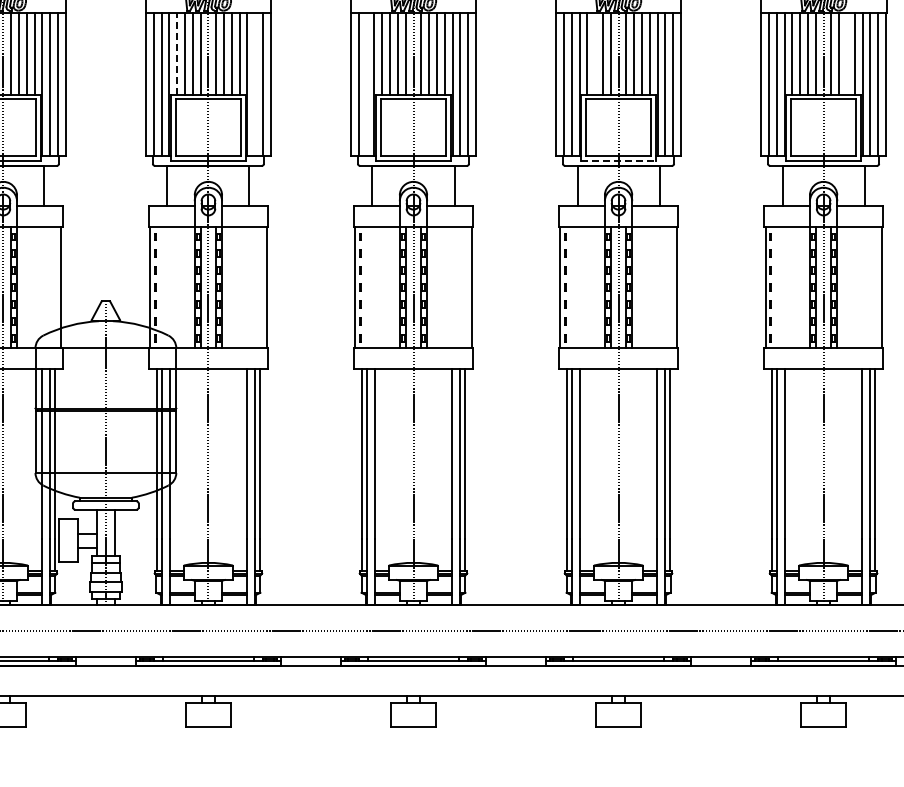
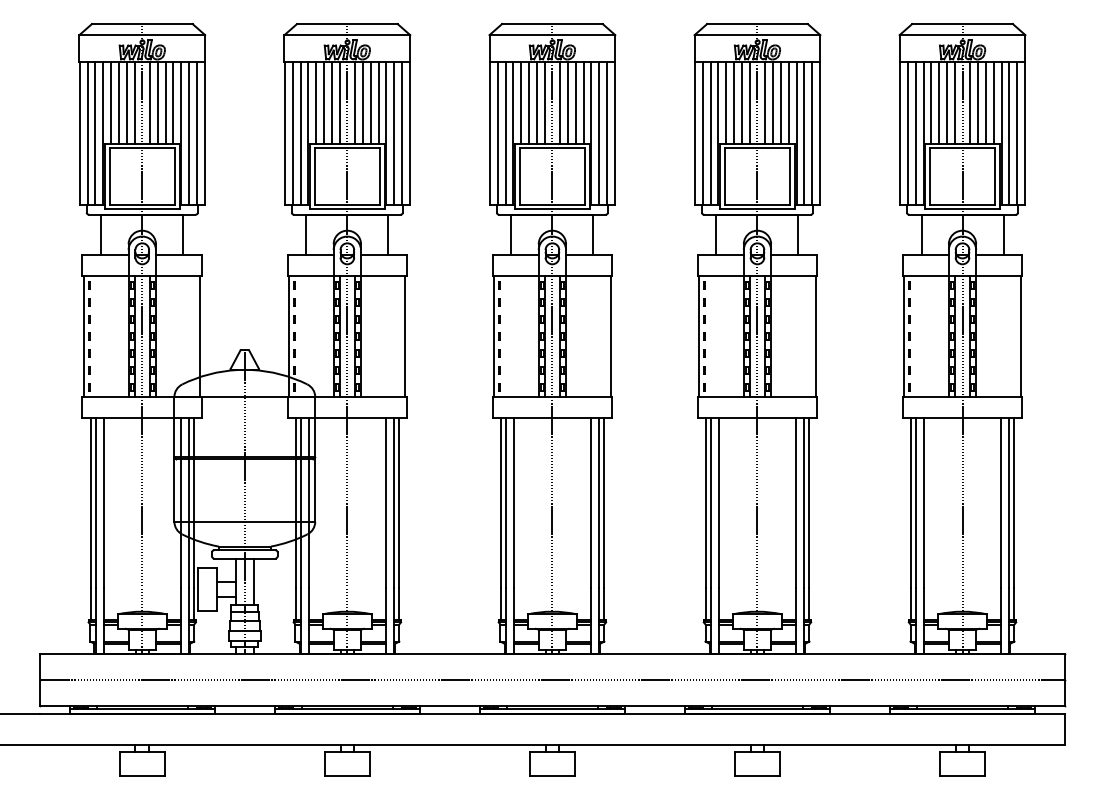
line: (177, 53) -> (316, 102), dashed -> solid
line: (595, 53) -> (734, 102), added
line: (846, 53) -> (985, 102), added
line: (255, 84) -> (394, 133), added
line: (366, 84) -> (505, 133), added
line: (618, 160) -> (757, 209), dashed -> solid

